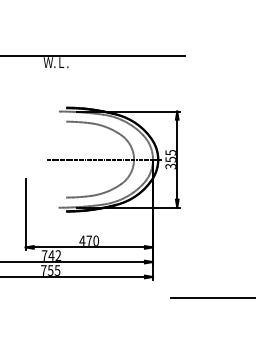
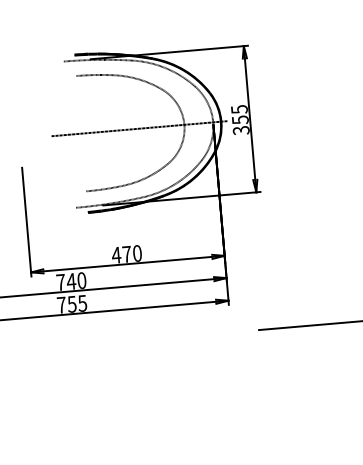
text: (58, 255) -> (82, 280), 742 -> 740

